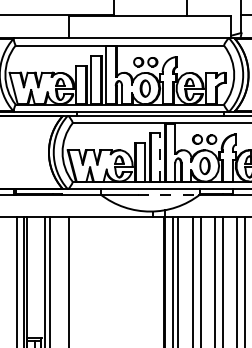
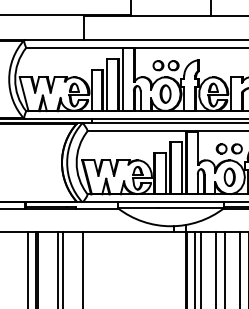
line: (160, 157) -> (181, 168), dashed -> solid
line: (169, 194) -> (191, 207), dashed -> solid

